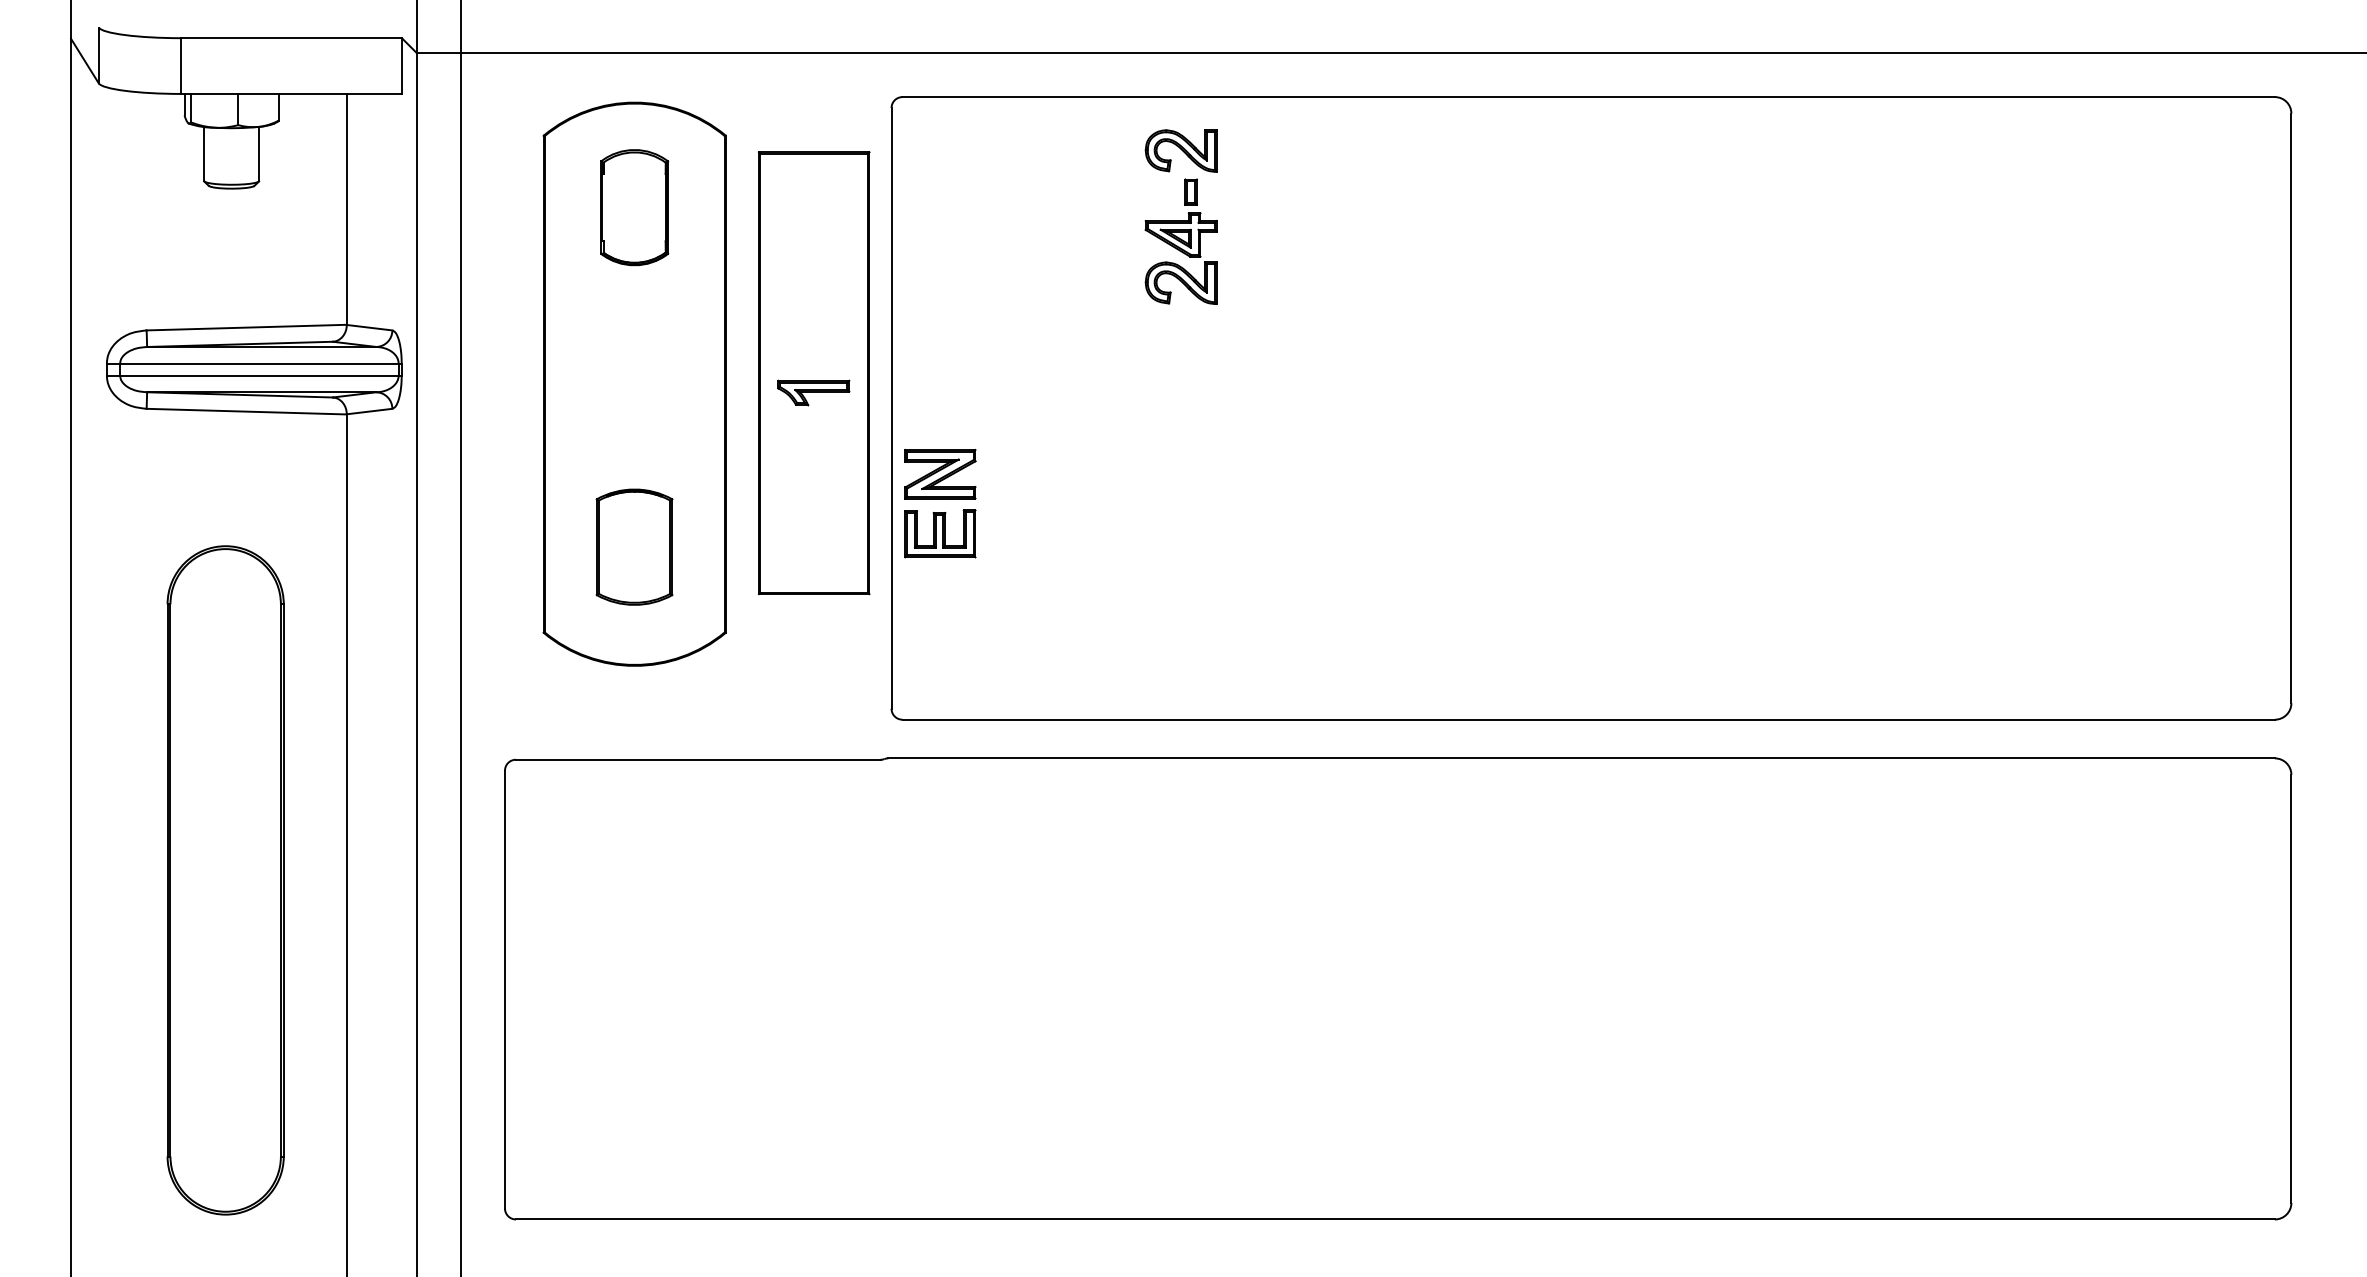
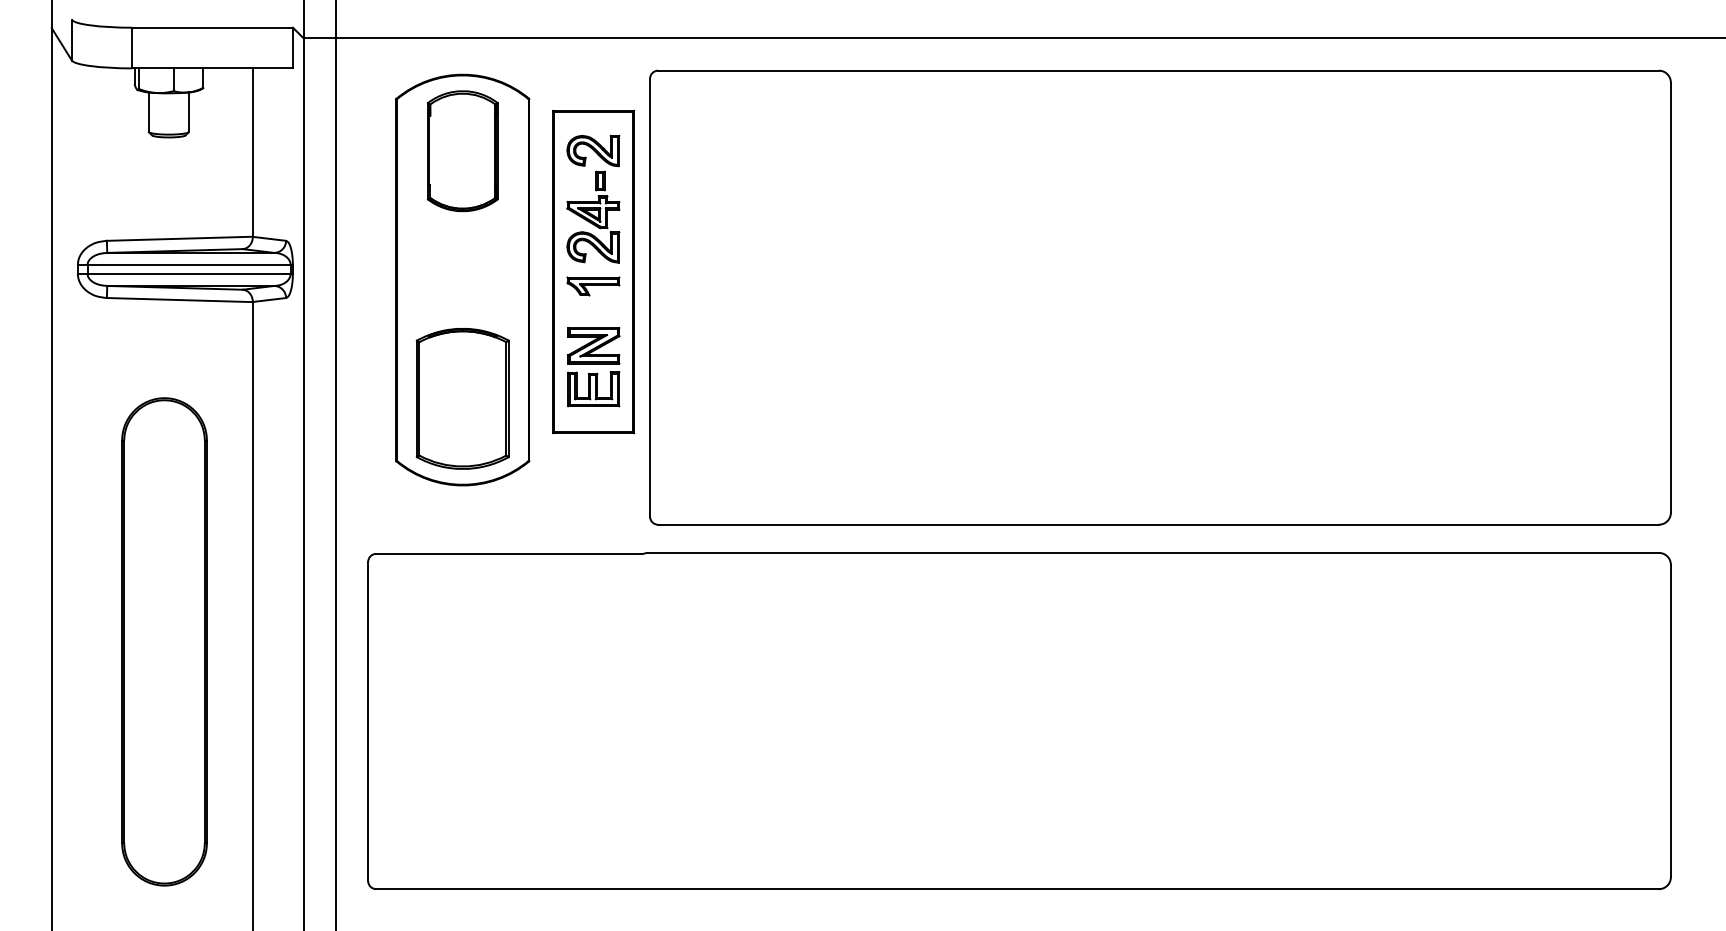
part: (634, 207) -> (462, 151), size x1.43
part: (1181, 216) -> (593, 198), moved
part: (940, 504) -> (593, 367), moved
part: (634, 546) -> (462, 398), size x1.67

